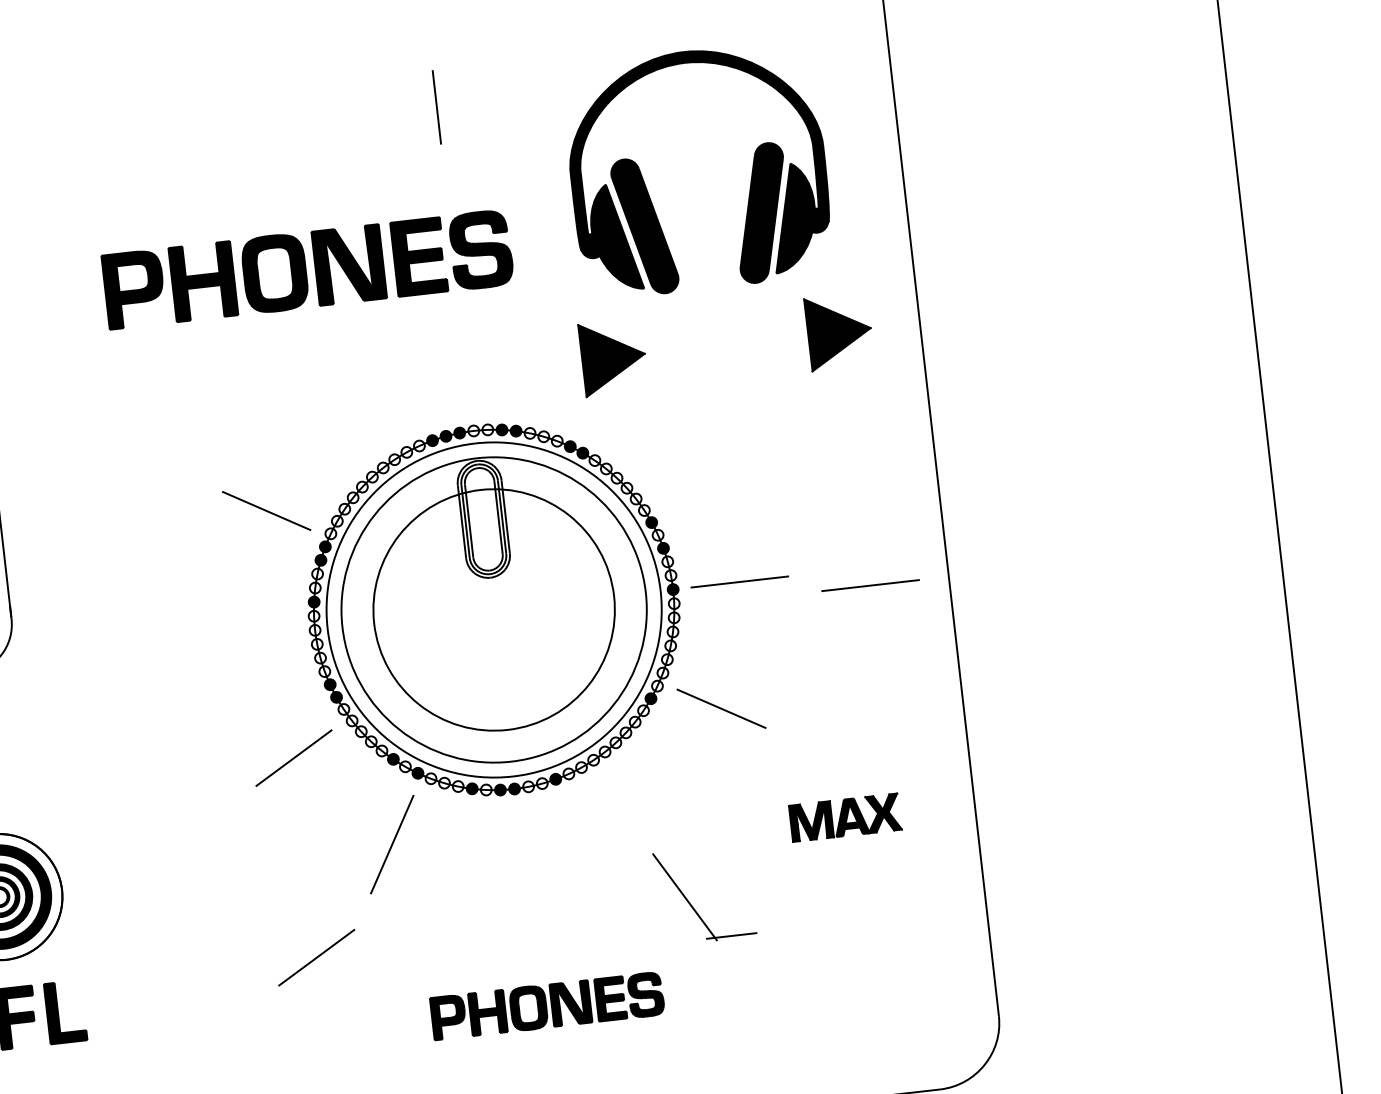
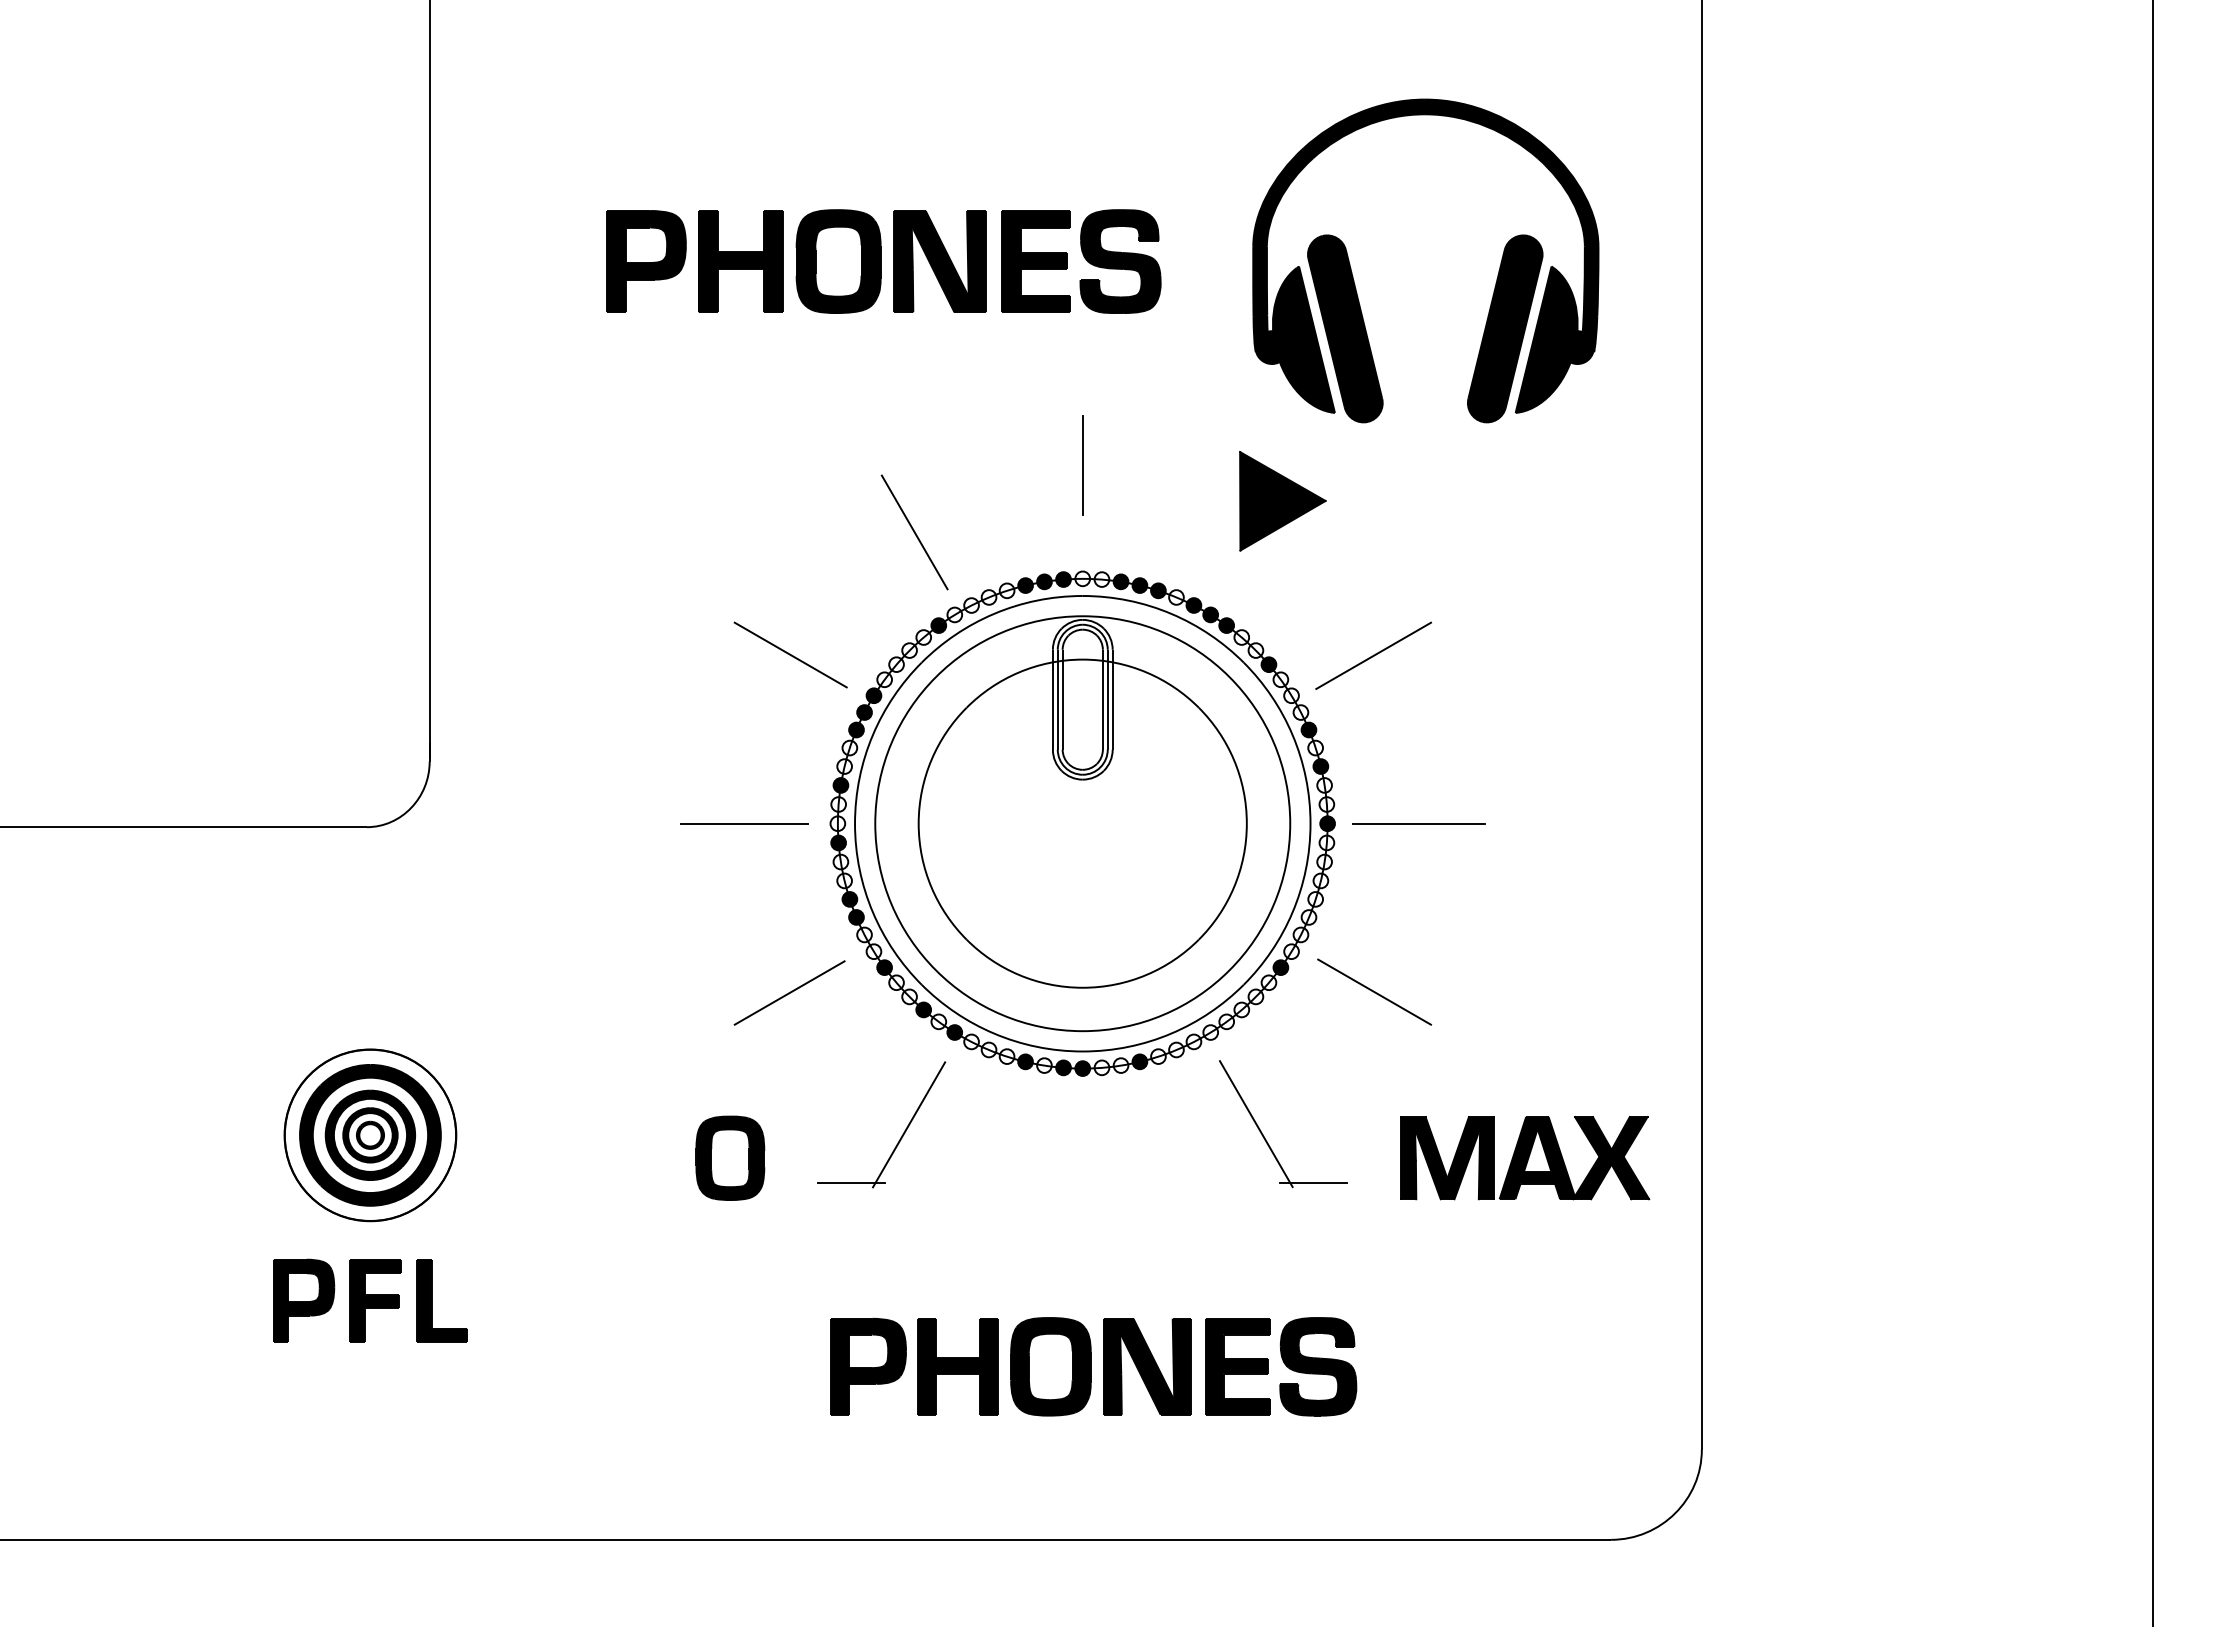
line: (436, 107) -> (1082, 465), moved
part: (307, 269) -> (883, 261), moved
part: (839, 332) -> (1591, 501), removed
line: (346, 411) -> (914, 532), added
fill: (530, 433) -> (1158, 590), added
fill: (556, 441) -> (1193, 605), added
line: (692, 462) -> (1373, 655), added
fill: (372, 477) -> (938, 625), added
fill: (616, 478) -> (1268, 664), added
fill: (330, 533) -> (873, 695), added
line: (870, 585) -> (1594, 848), removed
line: (246, 638) -> (743, 823), added
fill: (317, 644) -> (838, 842), added
fill: (361, 731) -> (884, 967), added
part: (845, 817) -> (1525, 1158), size x1.67
part: (264, 883) -> (730, 1157), added
line: (355, 892) -> (851, 1183), added
part: (692, 906) -> (1265, 1137), moved
line: (316, 957) -> (789, 1265), removed
part: (547, 1005) -> (1093, 1366), size x1.67

